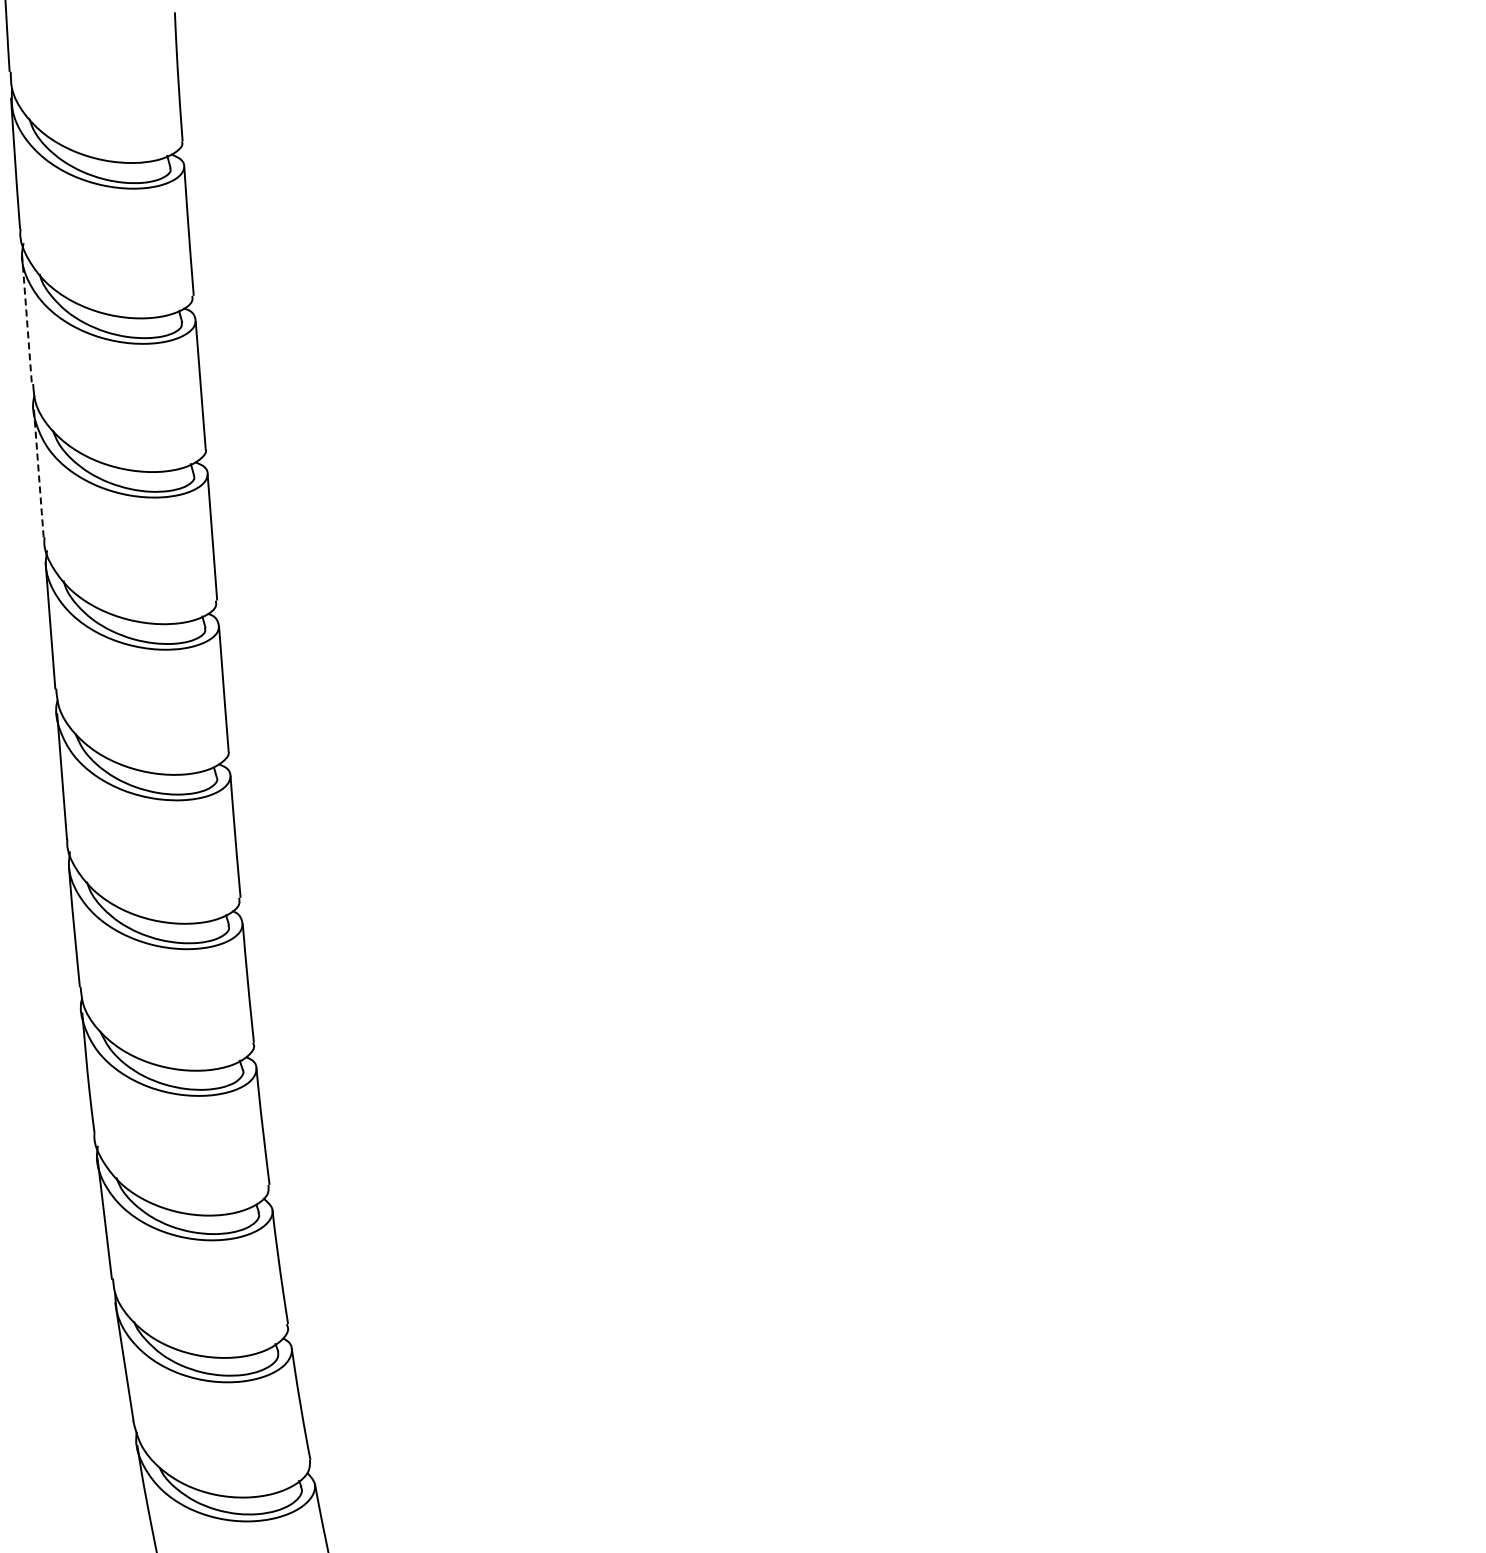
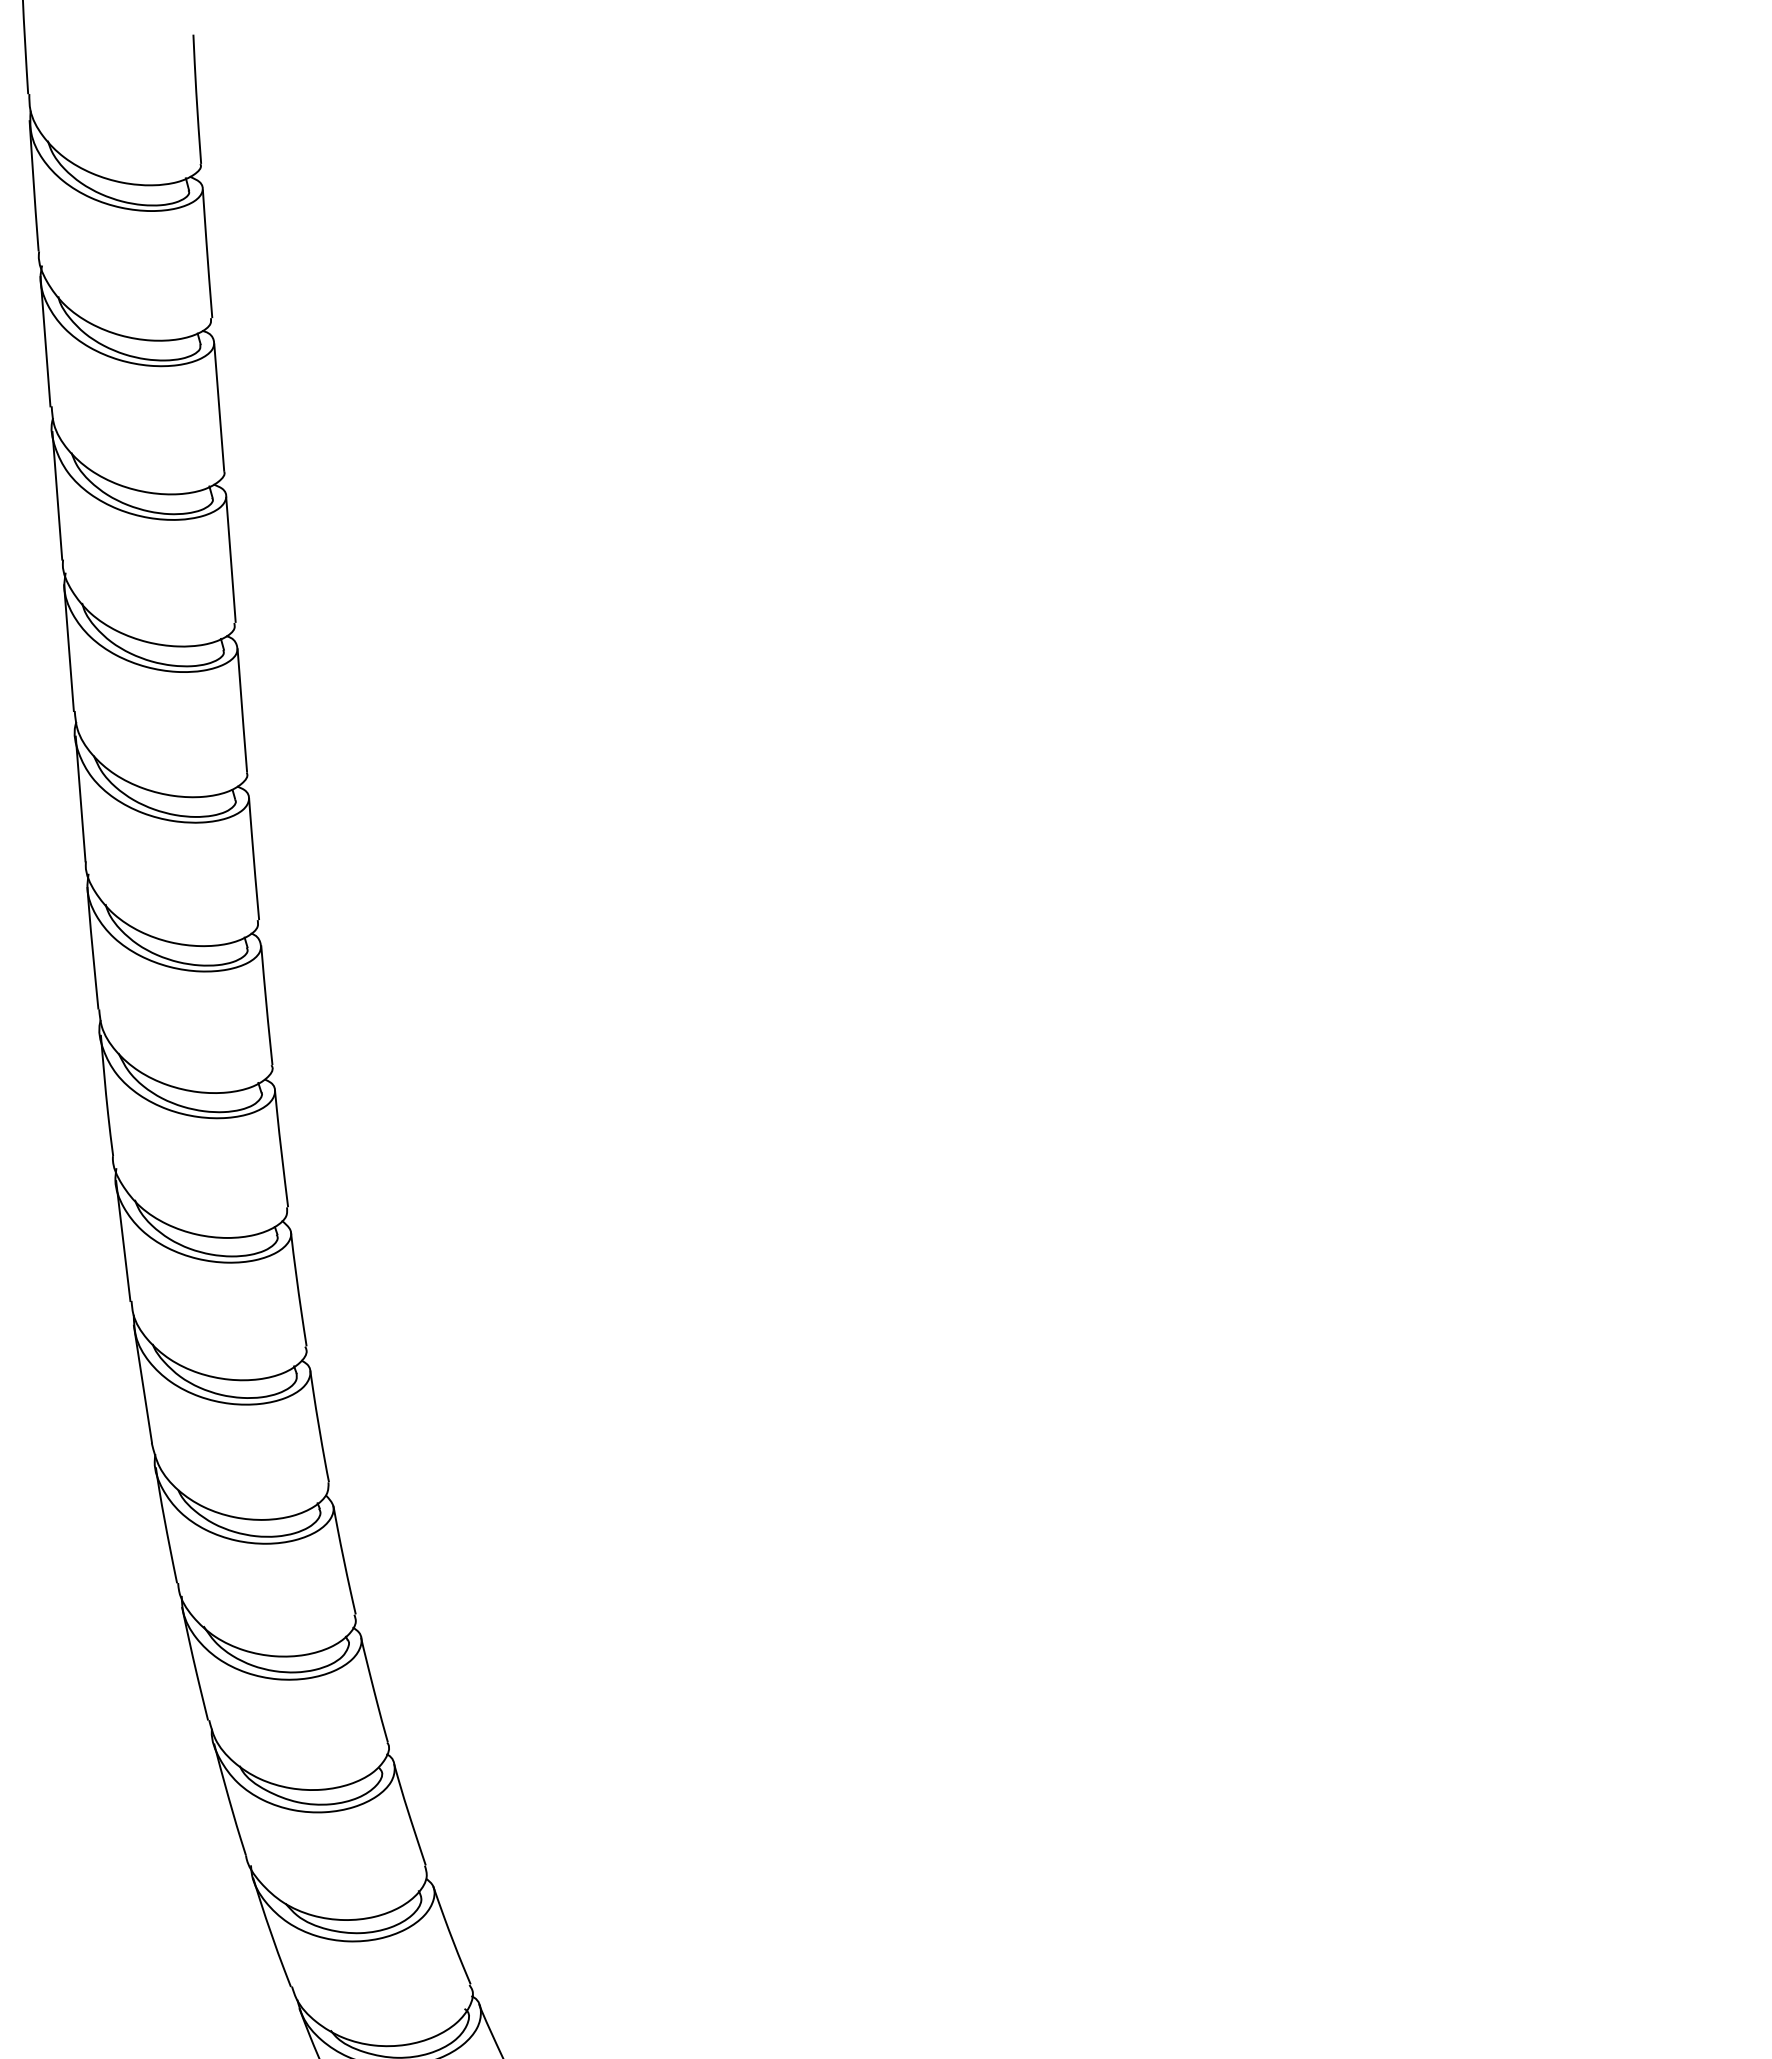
line: (26, 319) -> (45, 341), dashed -> solid
line: (38, 473) -> (57, 495), dashed -> solid

